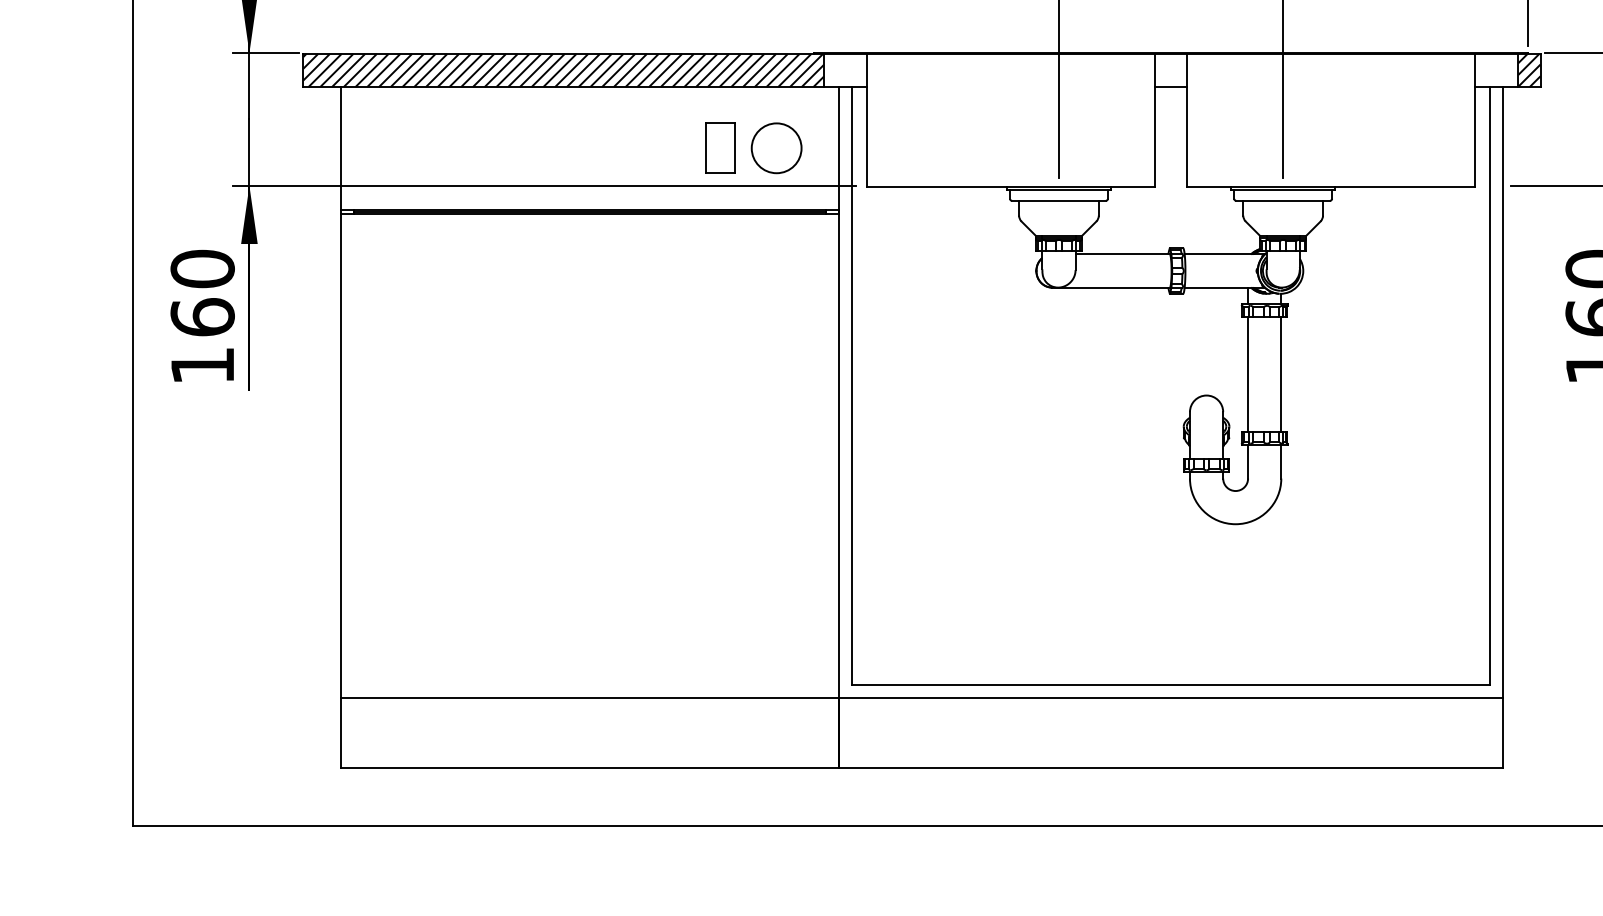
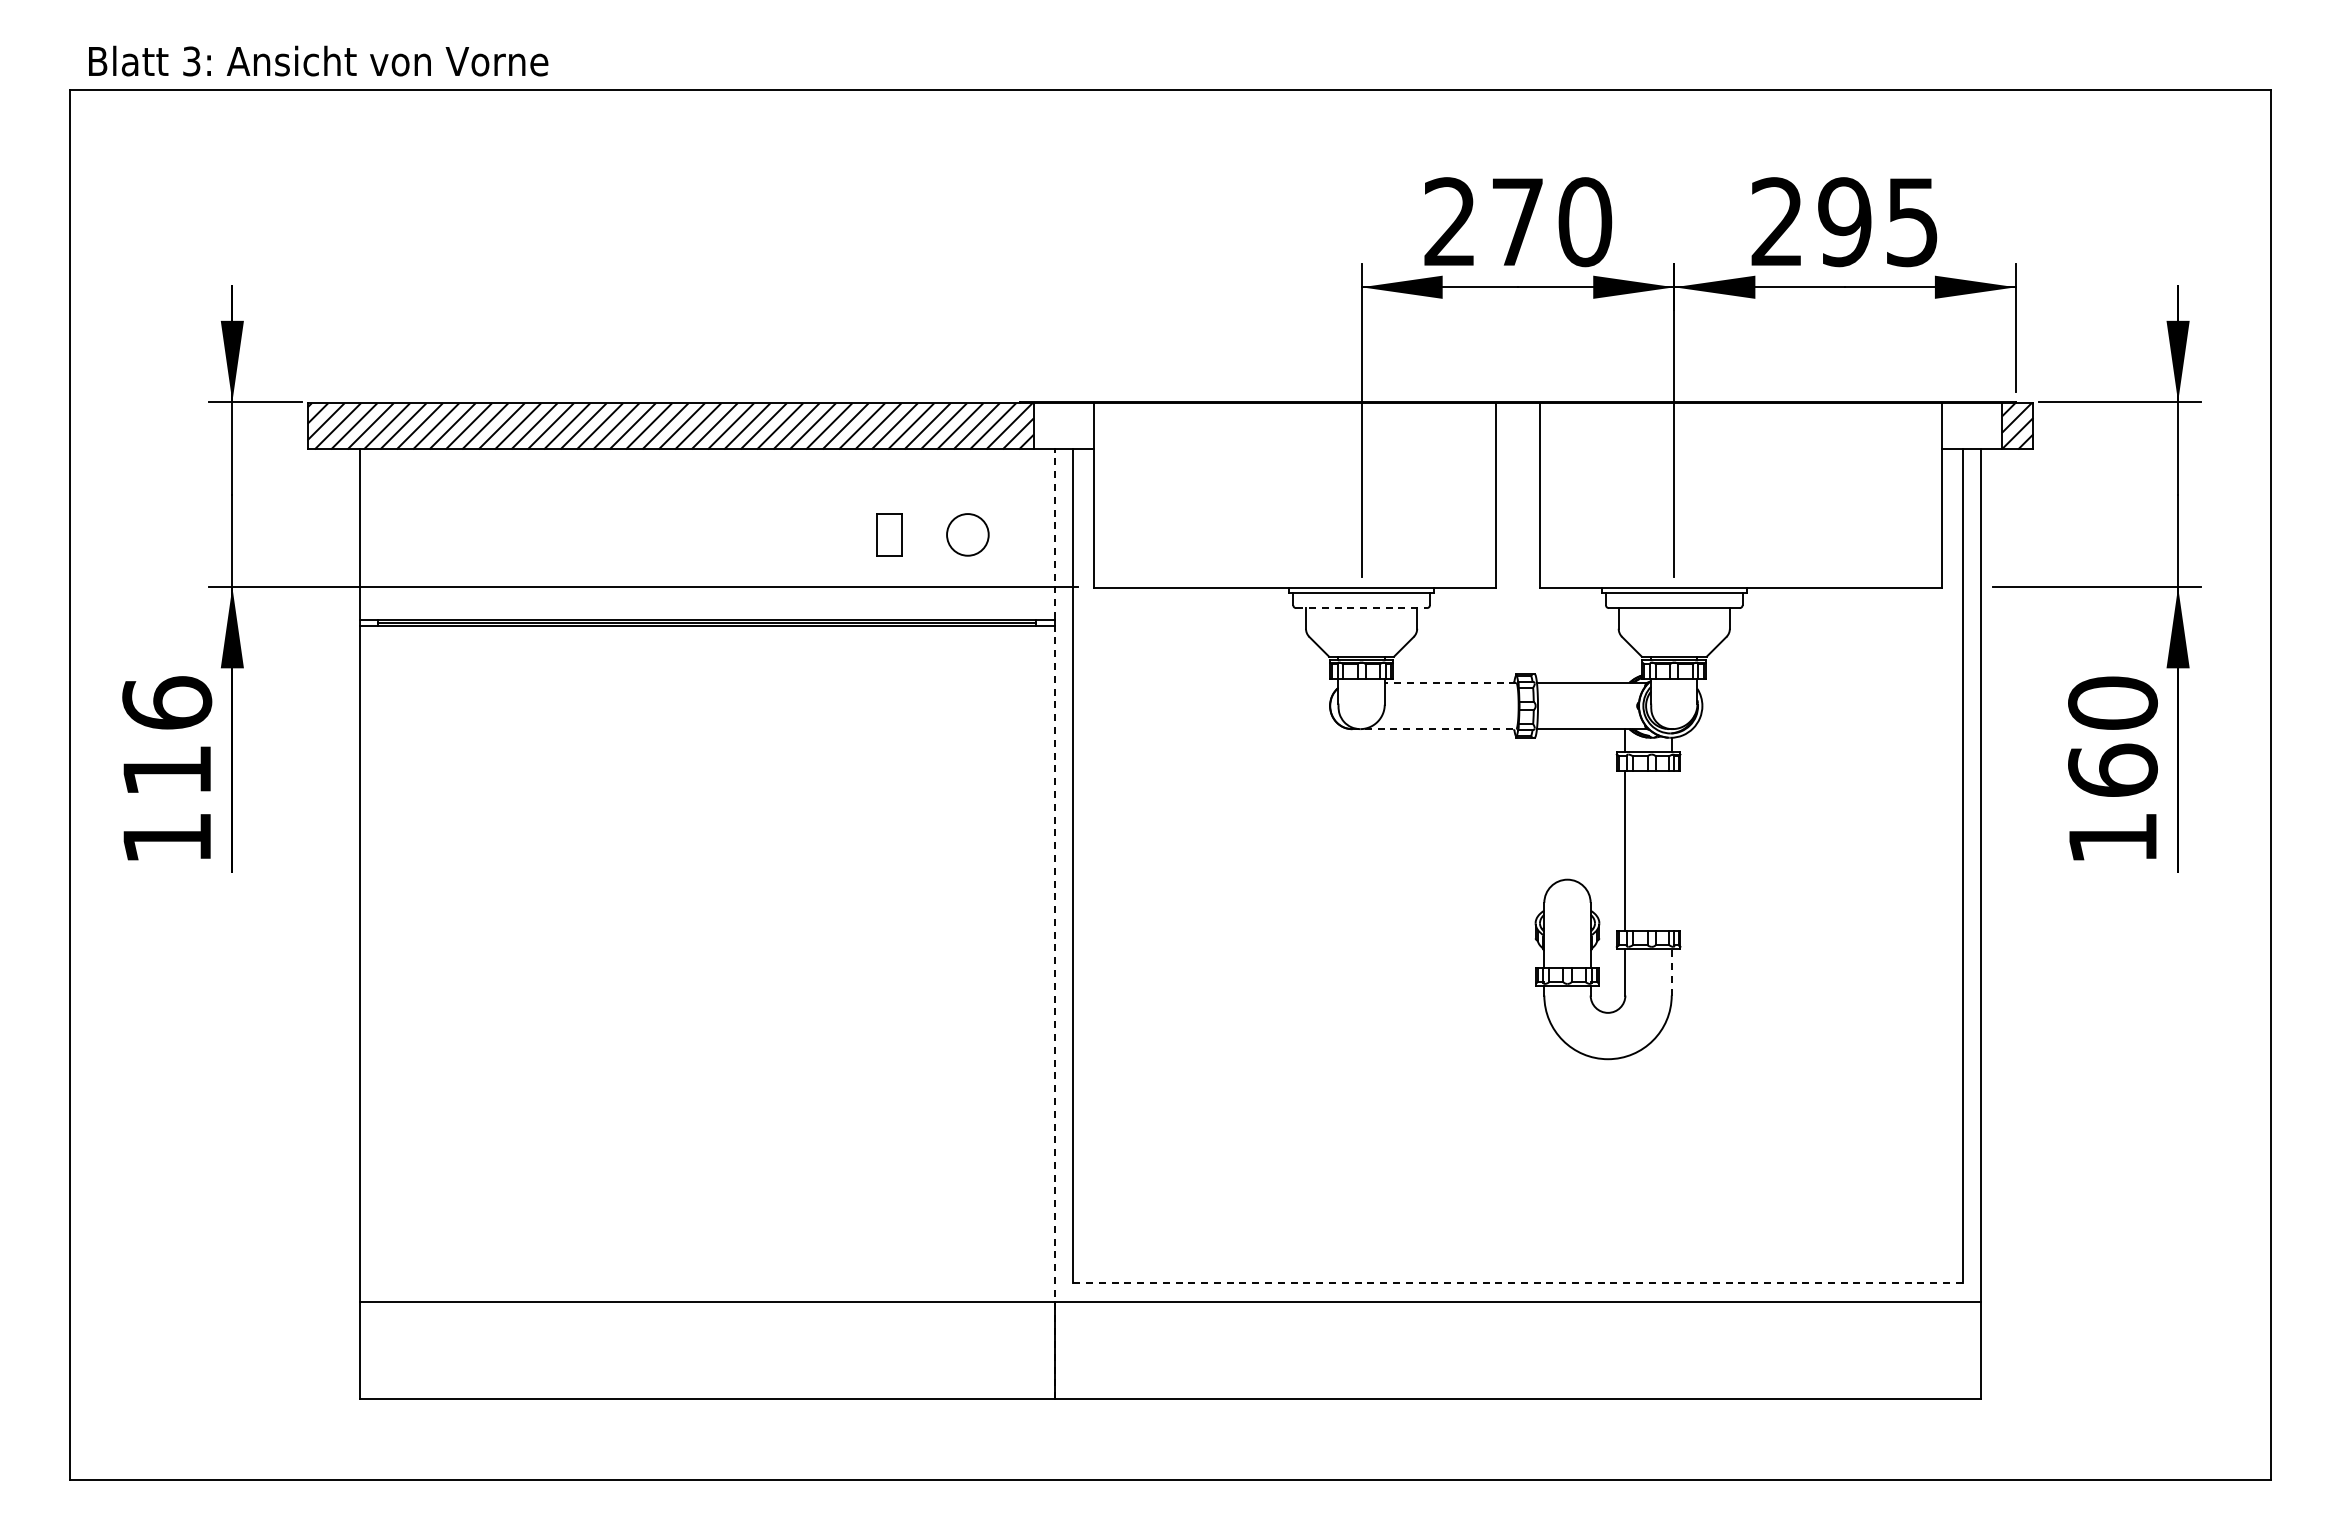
line: (1170, 87) -> (1517, 449), removed
part: (720, 148) -> (889, 534), size x0.6
circle: (776, 148) -> (967, 534), size x0.6
line: (1059, 201) -> (1362, 608), solid -> dashed
line: (1122, 254) -> (1450, 682), solid -> dashed
line: (1111, 287) -> (1434, 729), solid -> dashed
text: (202, 292) -> (167, 736), 160 -> 116
line: (1281, 374) -> (1671, 850), removed
line: (838, 427) -> (1054, 924), solid -> dashed
line: (1281, 461) -> (1671, 971), solid -> dashed
line: (1170, 685) -> (1517, 1283), solid -> dashed

